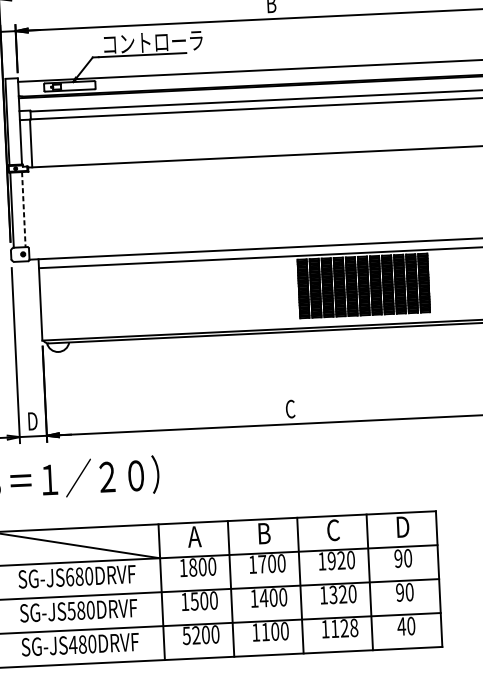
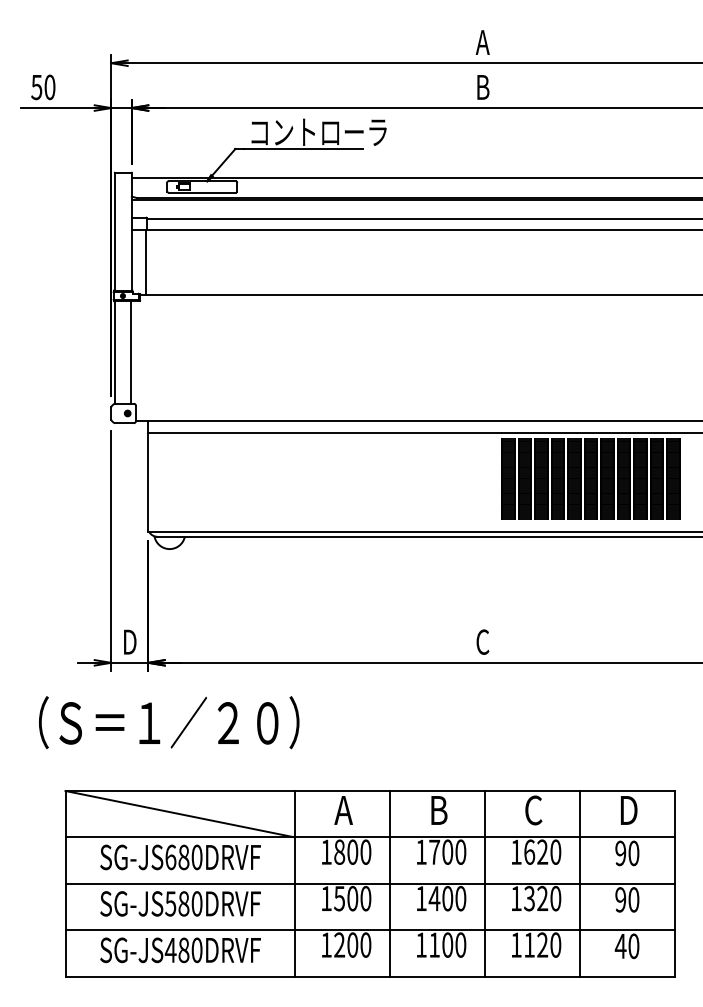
line: (23, 209) -> (131, 352), dashed -> solid
text: (331, 560) -> (529, 851), 1920 -> 1620
text: (353, 628) -> (555, 945), 1128 -> 1120
text: (185, 635) -> (325, 944), 5200 -> 1200

